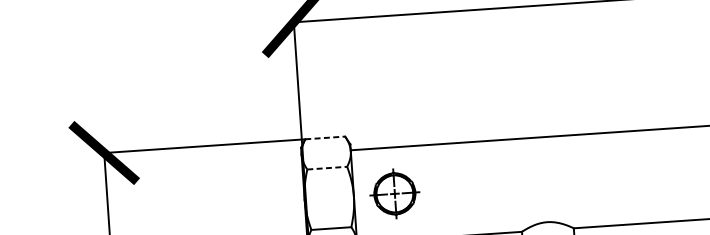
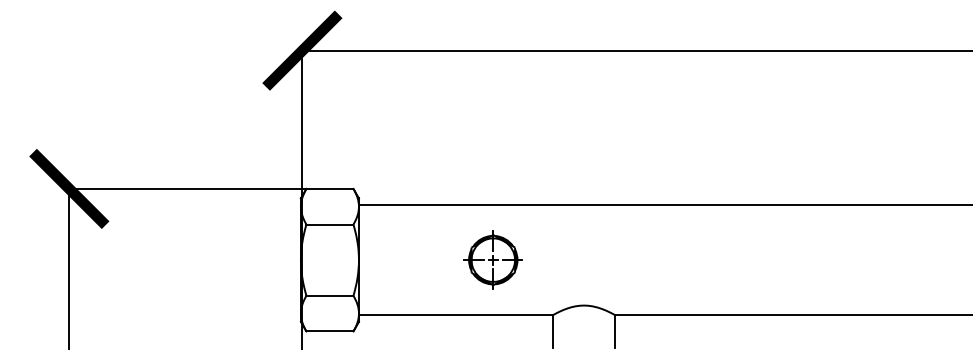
line: (324, 137) -> (329, 188), dashed -> solid
line: (326, 168) -> (329, 224), dashed -> solid
part: (394, 193) -> (492, 259), moved

